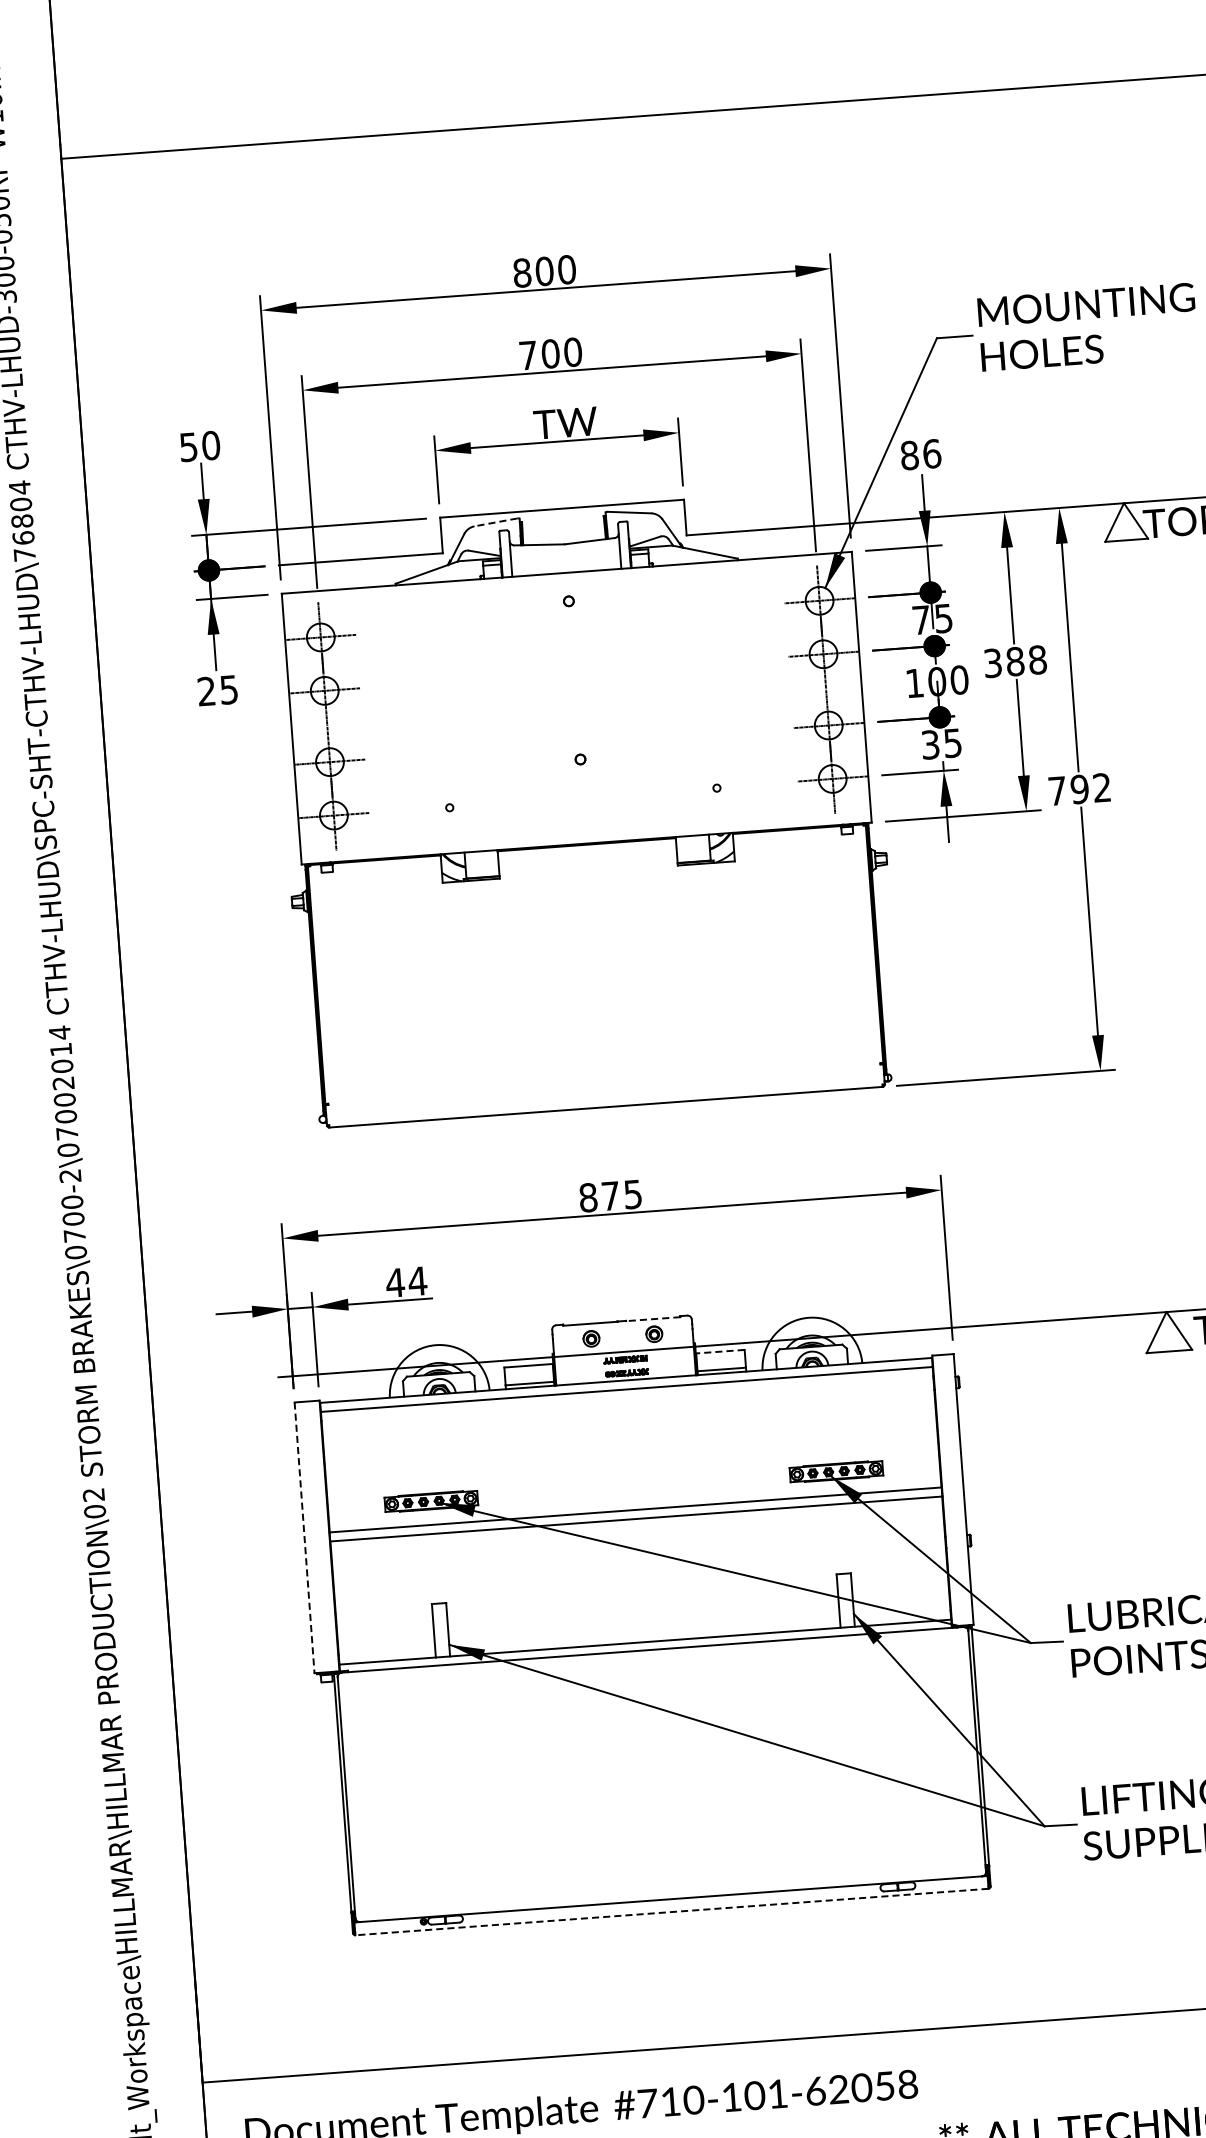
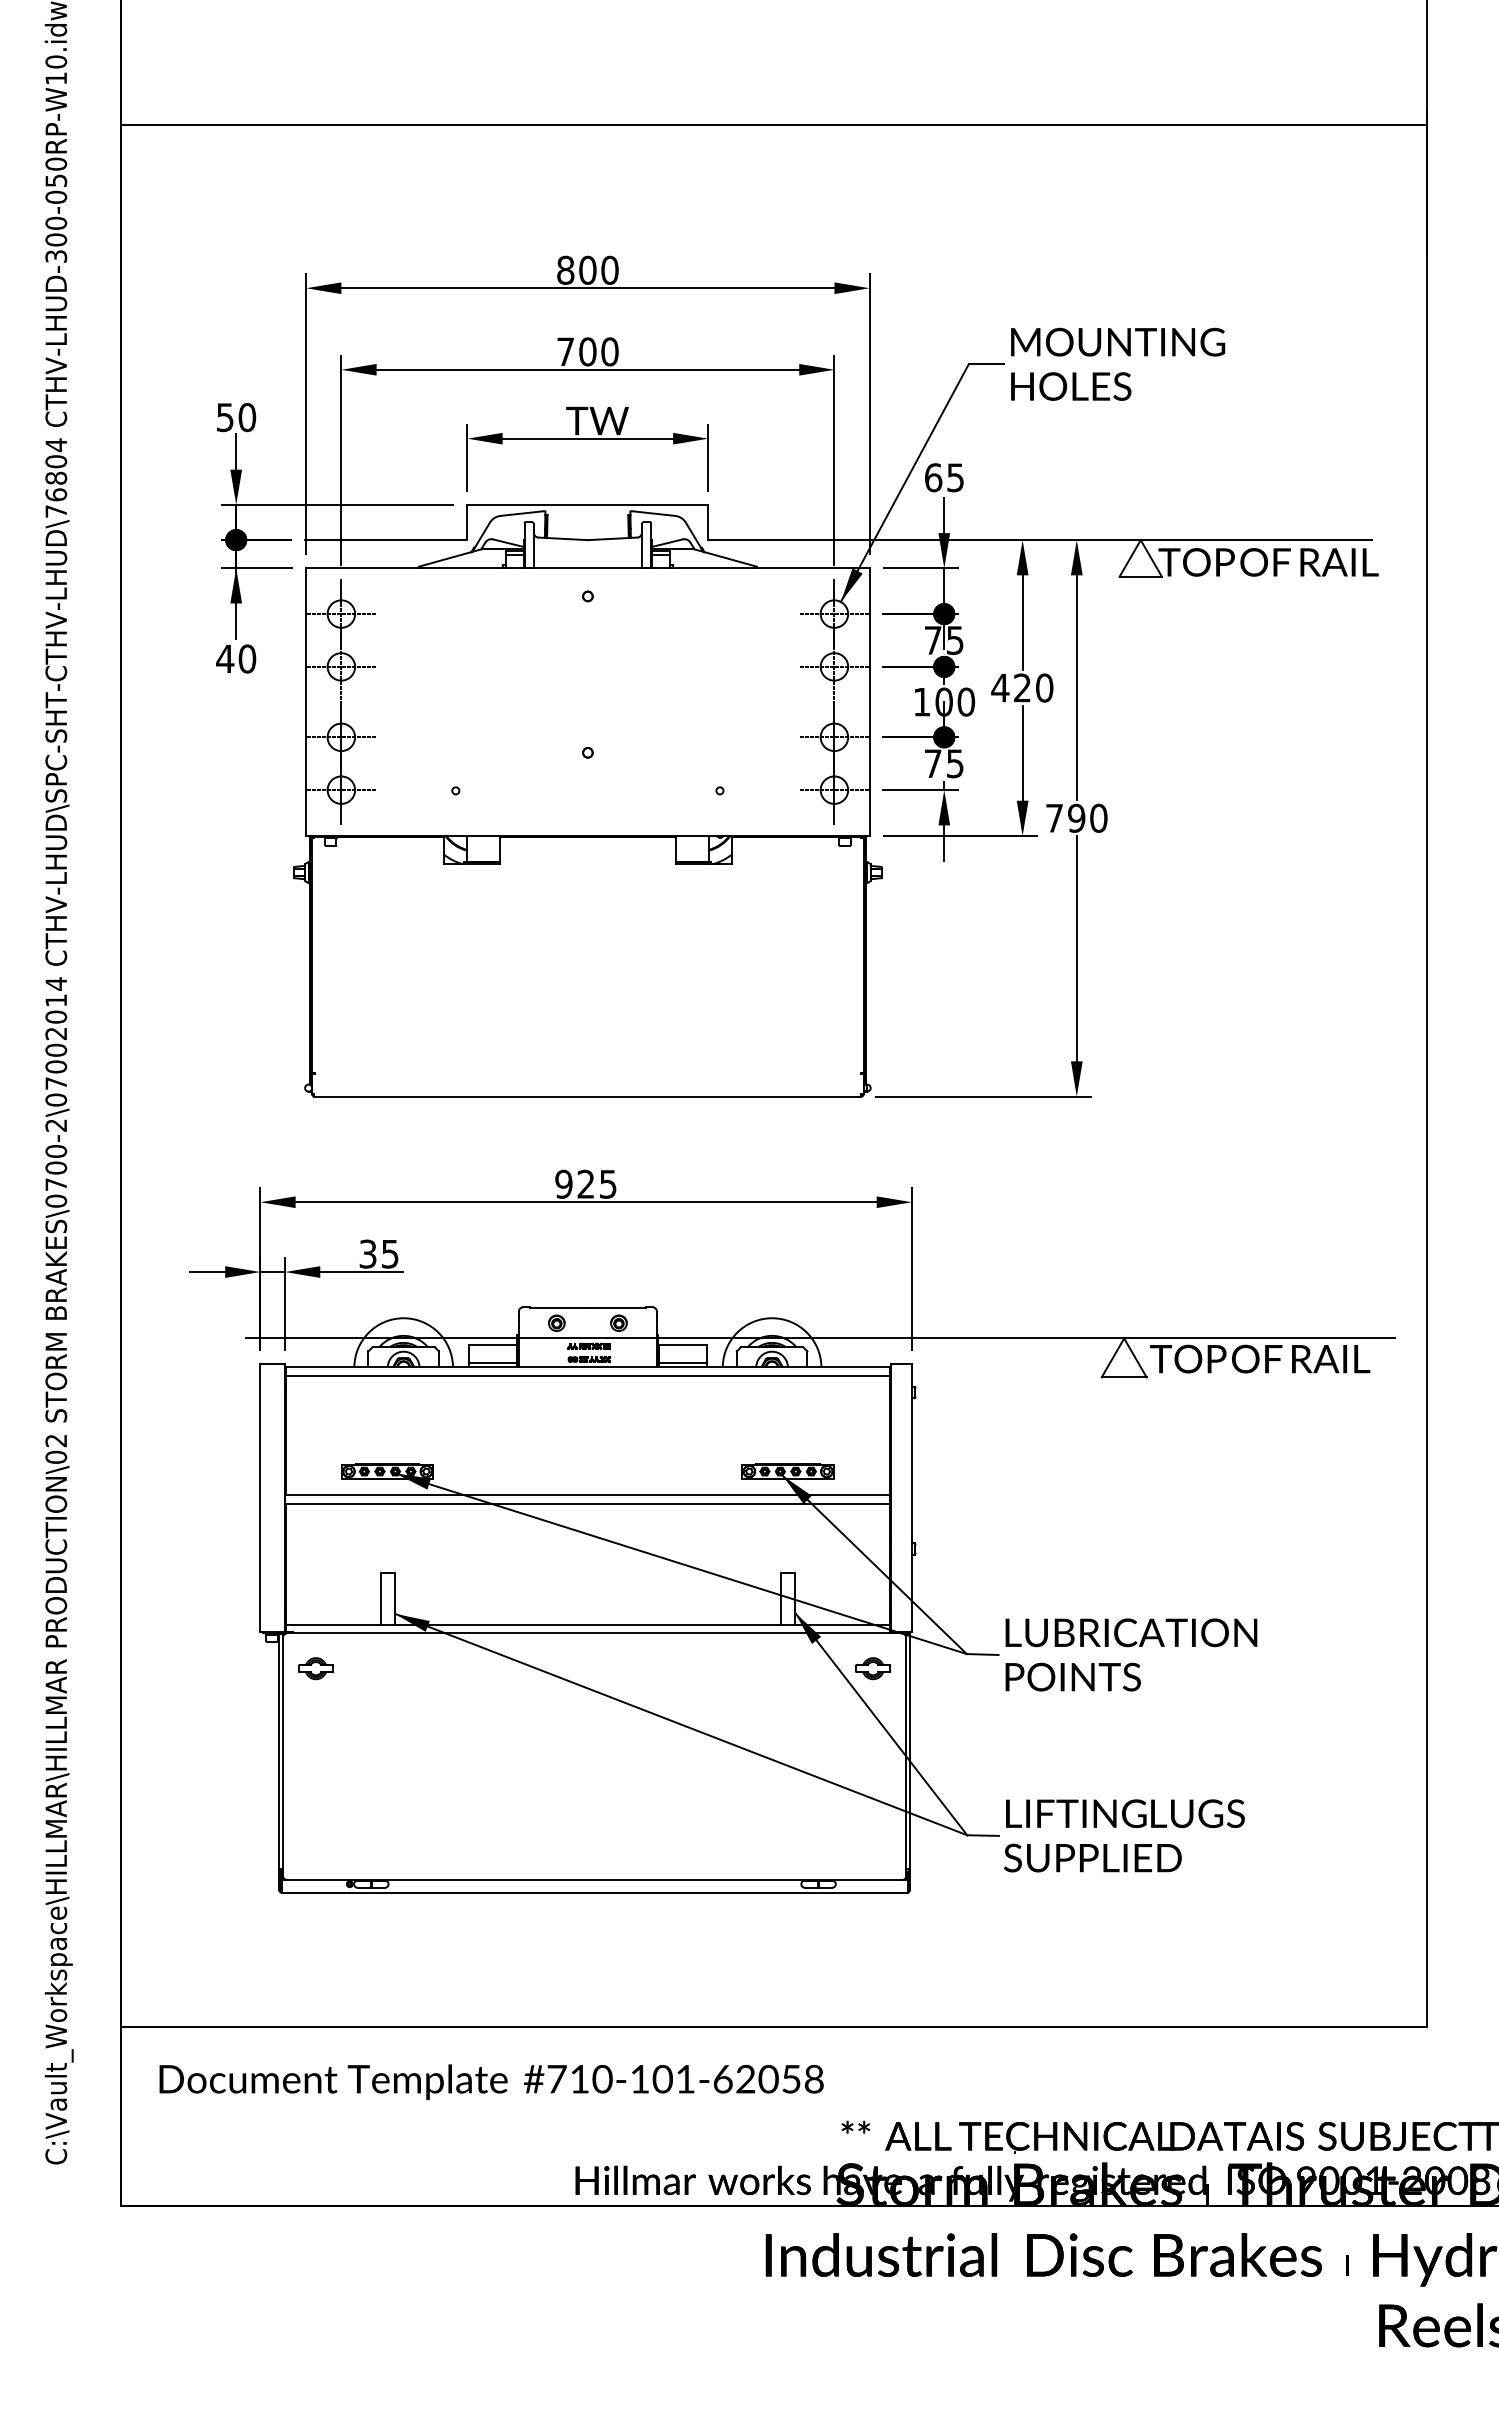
text: (920, 454) -> (944, 477), 86 -> 65
line: (495, 522) -> (521, 513), dashed -> solid
text: (1015, 661) -> (1022, 687), 388 -> 420
text: (218, 690) -> (236, 658), 25 -> 40
text: (929, 744) -> (932, 763), 35 -> 75
text: (1101, 786) -> (1098, 817), 792 -> 790
text: (598, 1196) -> (574, 1183), 875 -> 925
text: (405, 1281) -> (378, 1253), 44 -> 35
line: (652, 1319) -> (618, 1308), dashed -> solid
line: (720, 1352) -> (682, 1345), dashed -> solid
line: (304, 1538) -> (260, 1498), dashed -> solid
part: (937, 1664) -> (873, 1668), added
part: (372, 1706) -> (315, 1668), added
line: (671, 1911) -> (594, 1892), dashed -> solid

